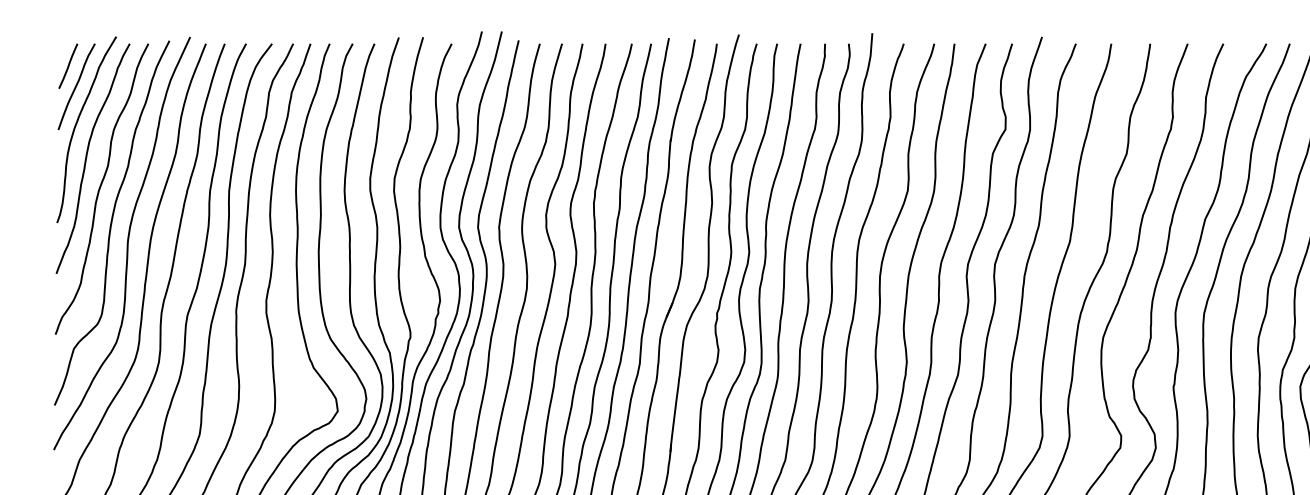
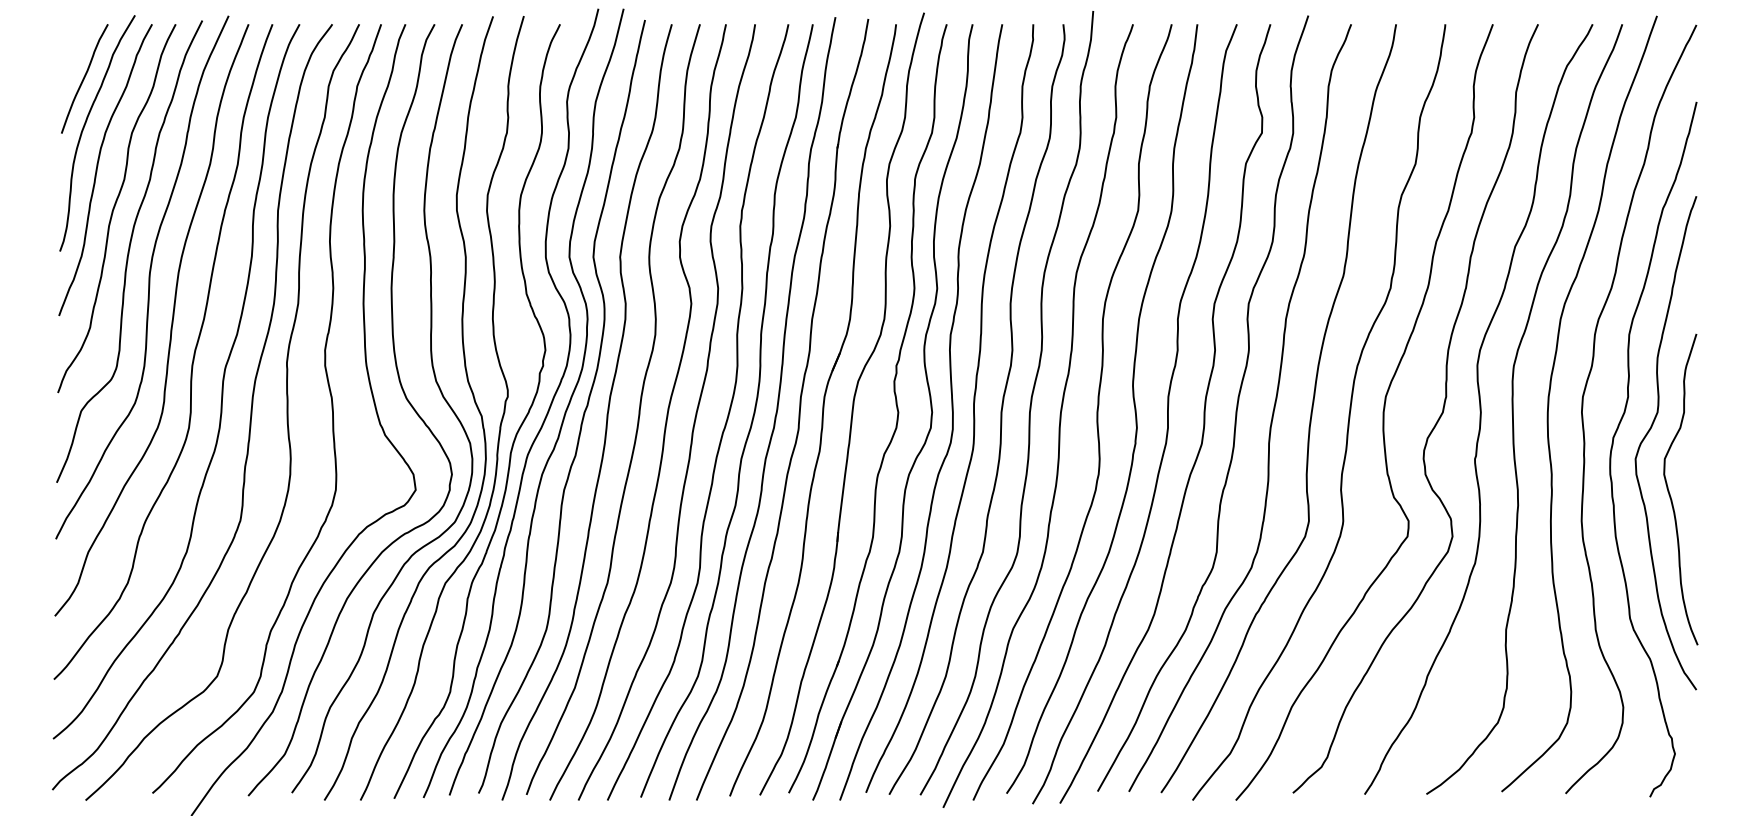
line: (67, 65) -> (73, 52), removed

